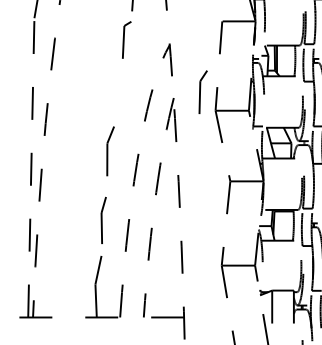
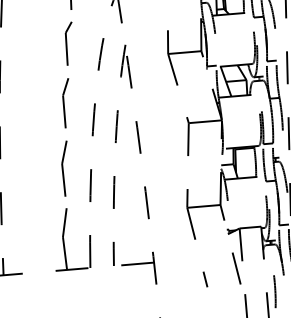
part: (202, 91) -> (68, 43), moved
part: (103, 216) -> (65, 168), size x1.43

